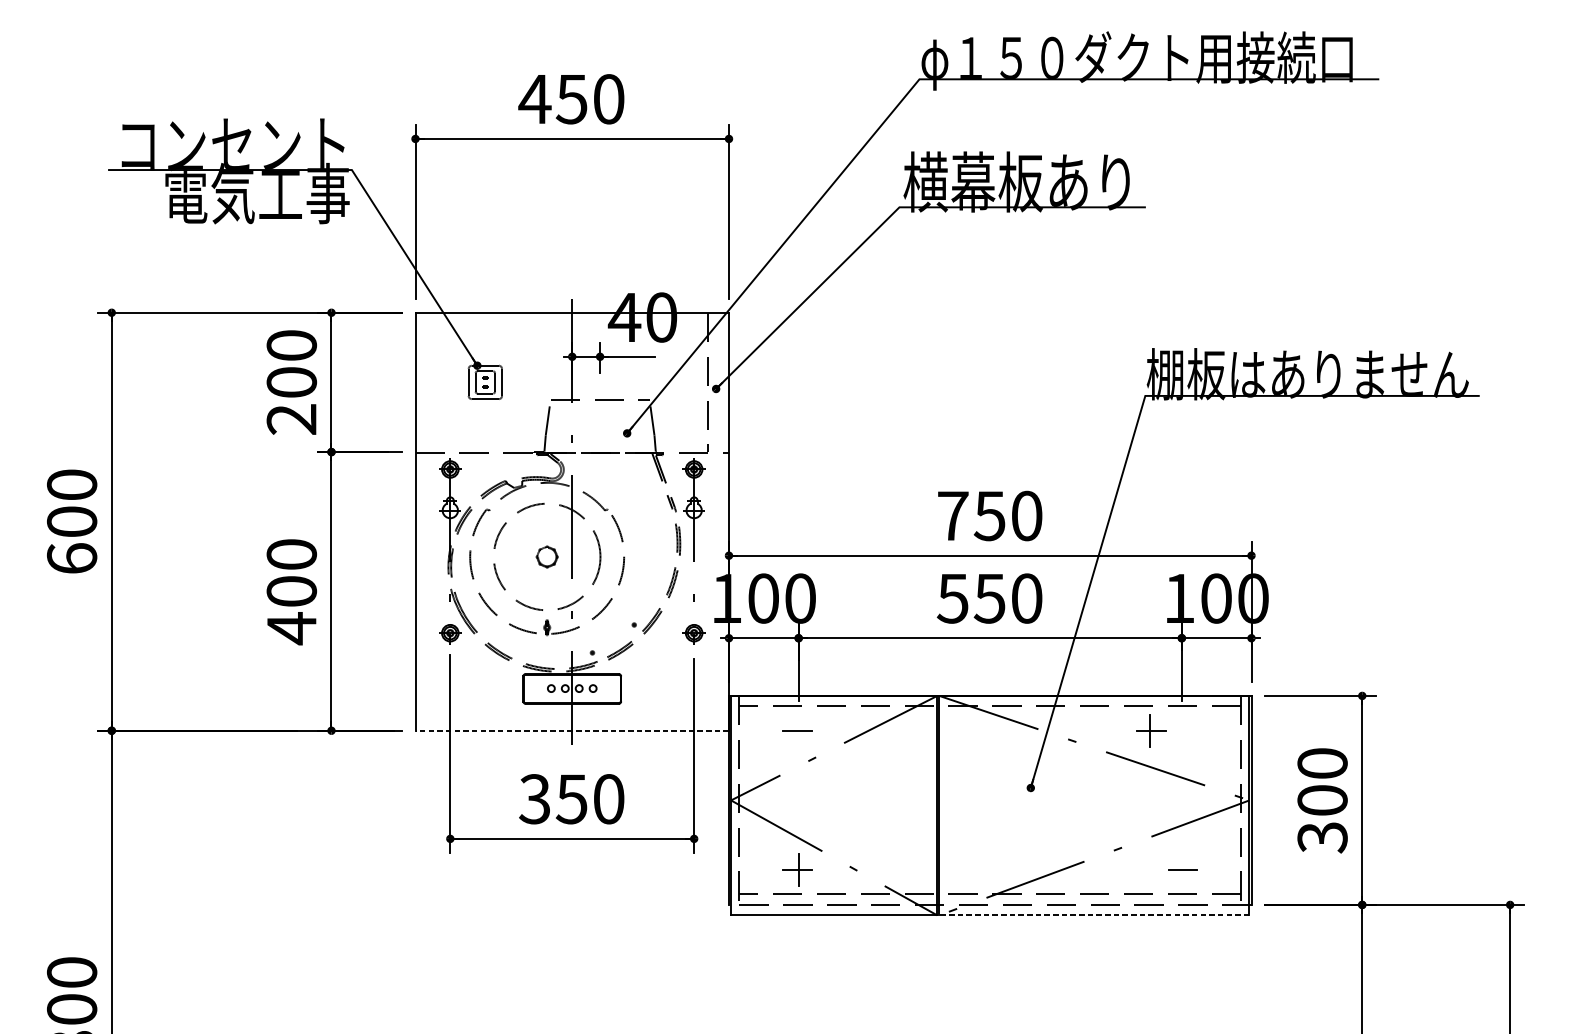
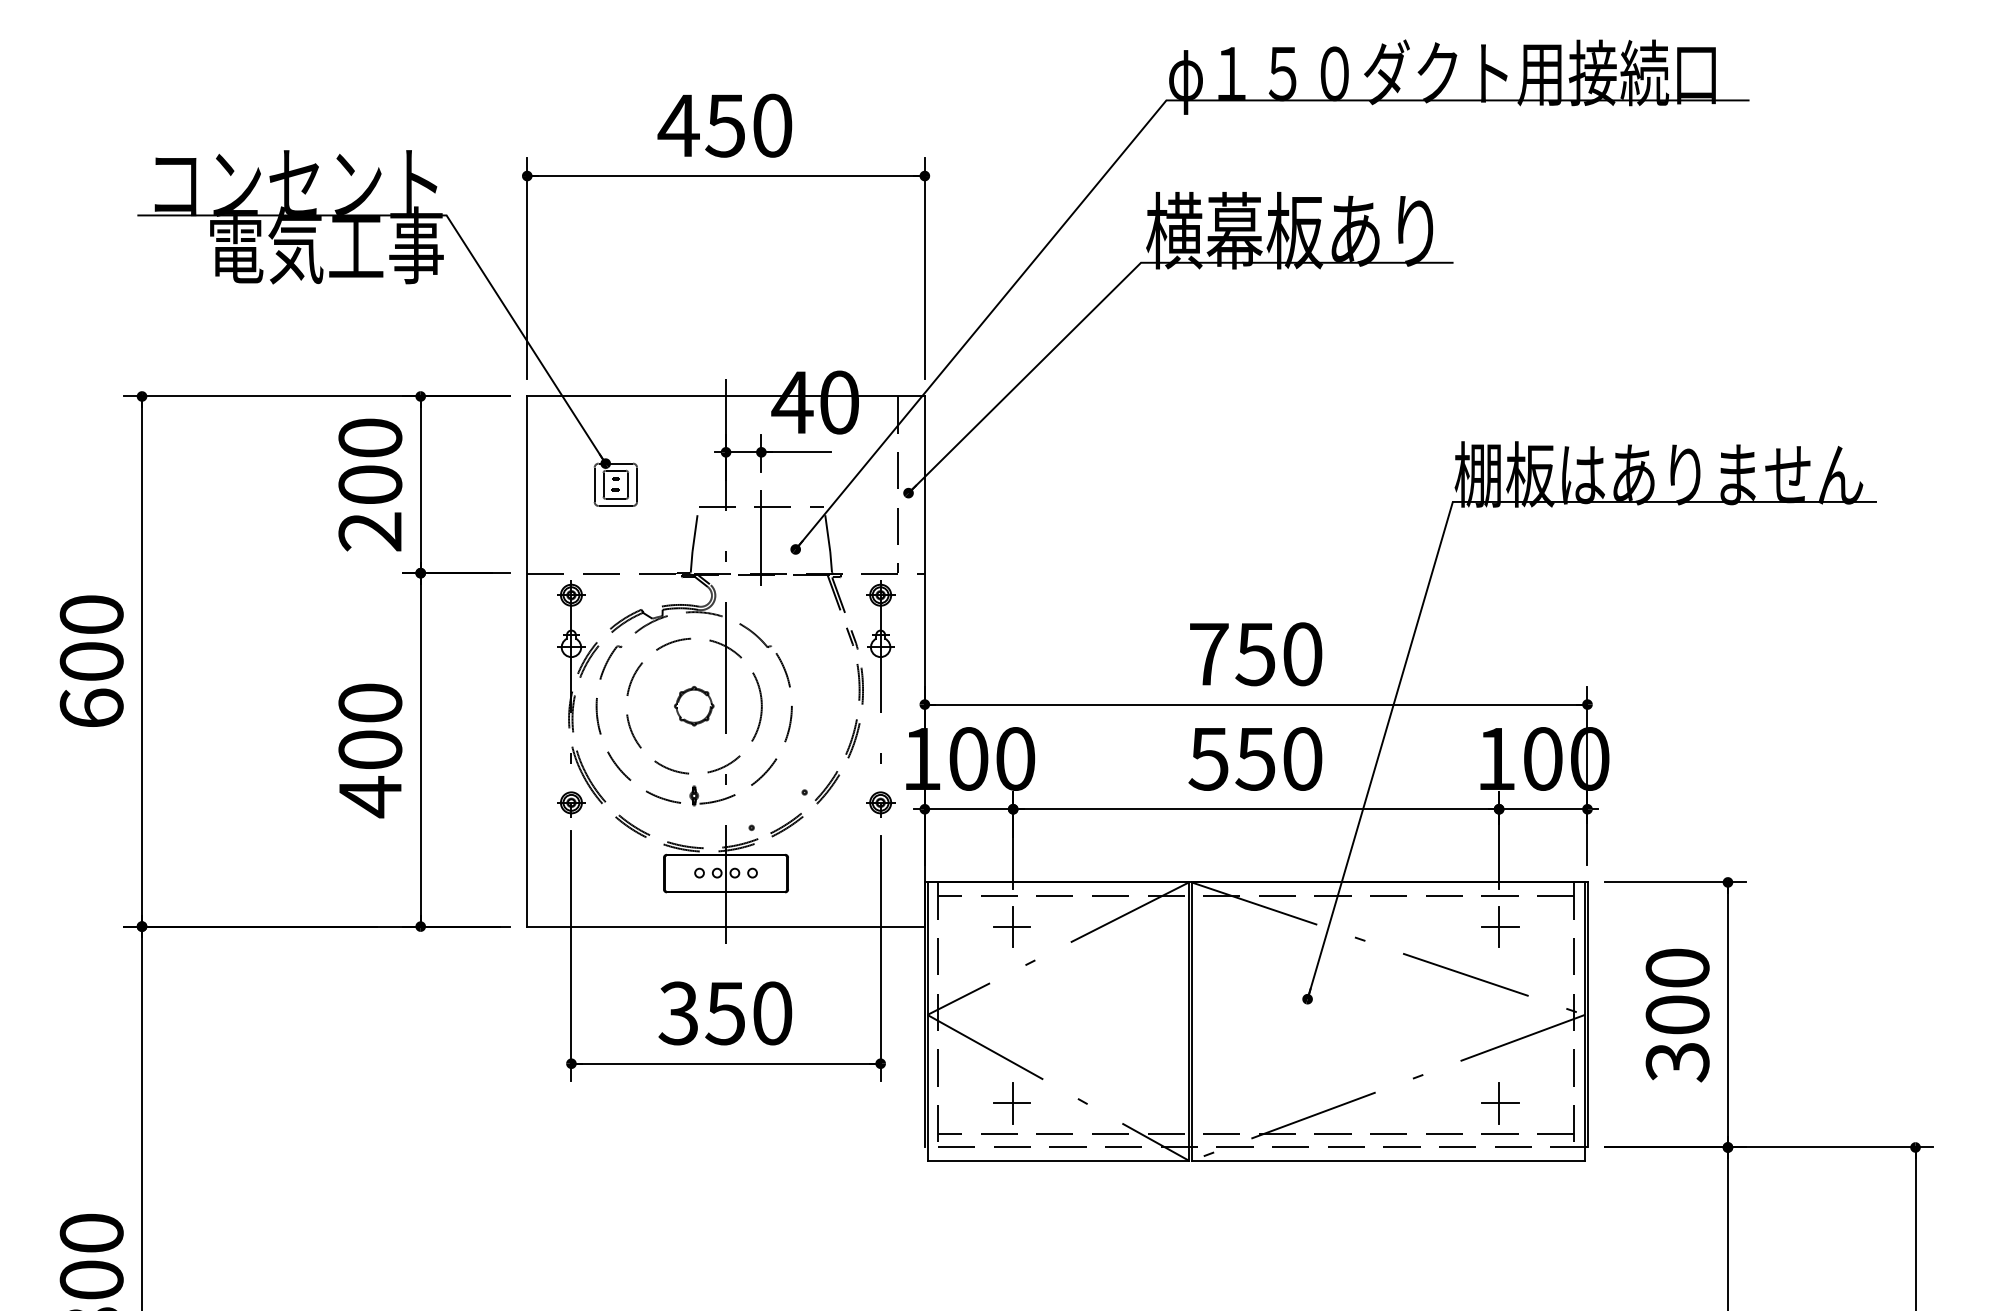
line: (600, 424) -> (761, 538), added
part: (547, 557) -> (694, 706), size x1.43
line: (572, 730) -> (726, 926), dashed -> solid
line: (798, 730) -> (1013, 926), added
part: (1151, 730) -> (1500, 926), moved
line: (1182, 870) -> (1499, 1103), added
line: (1094, 915) -> (1388, 1160), dashed -> solid

